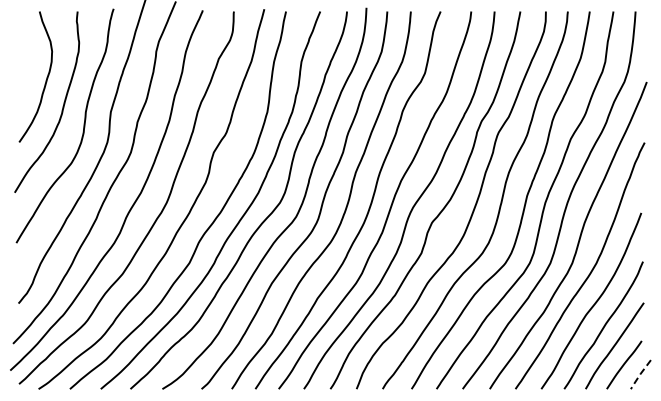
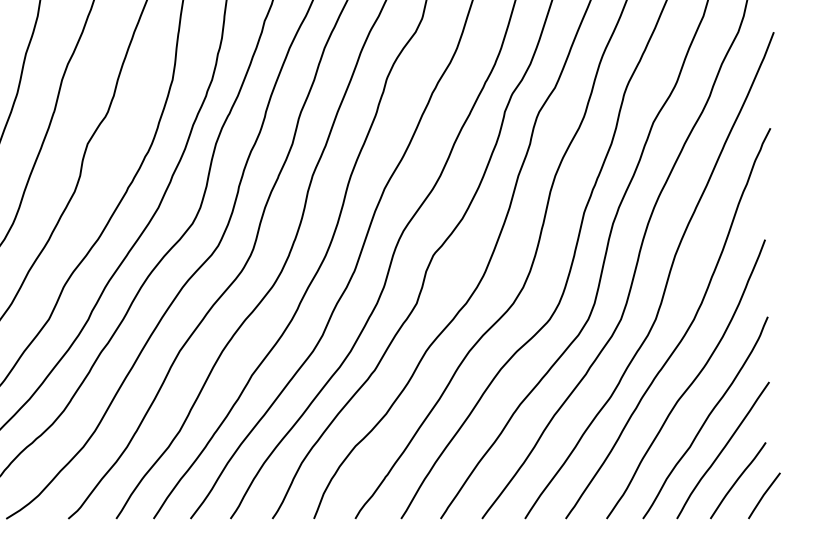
line: (640, 374) -> (763, 495), dashed -> solid

